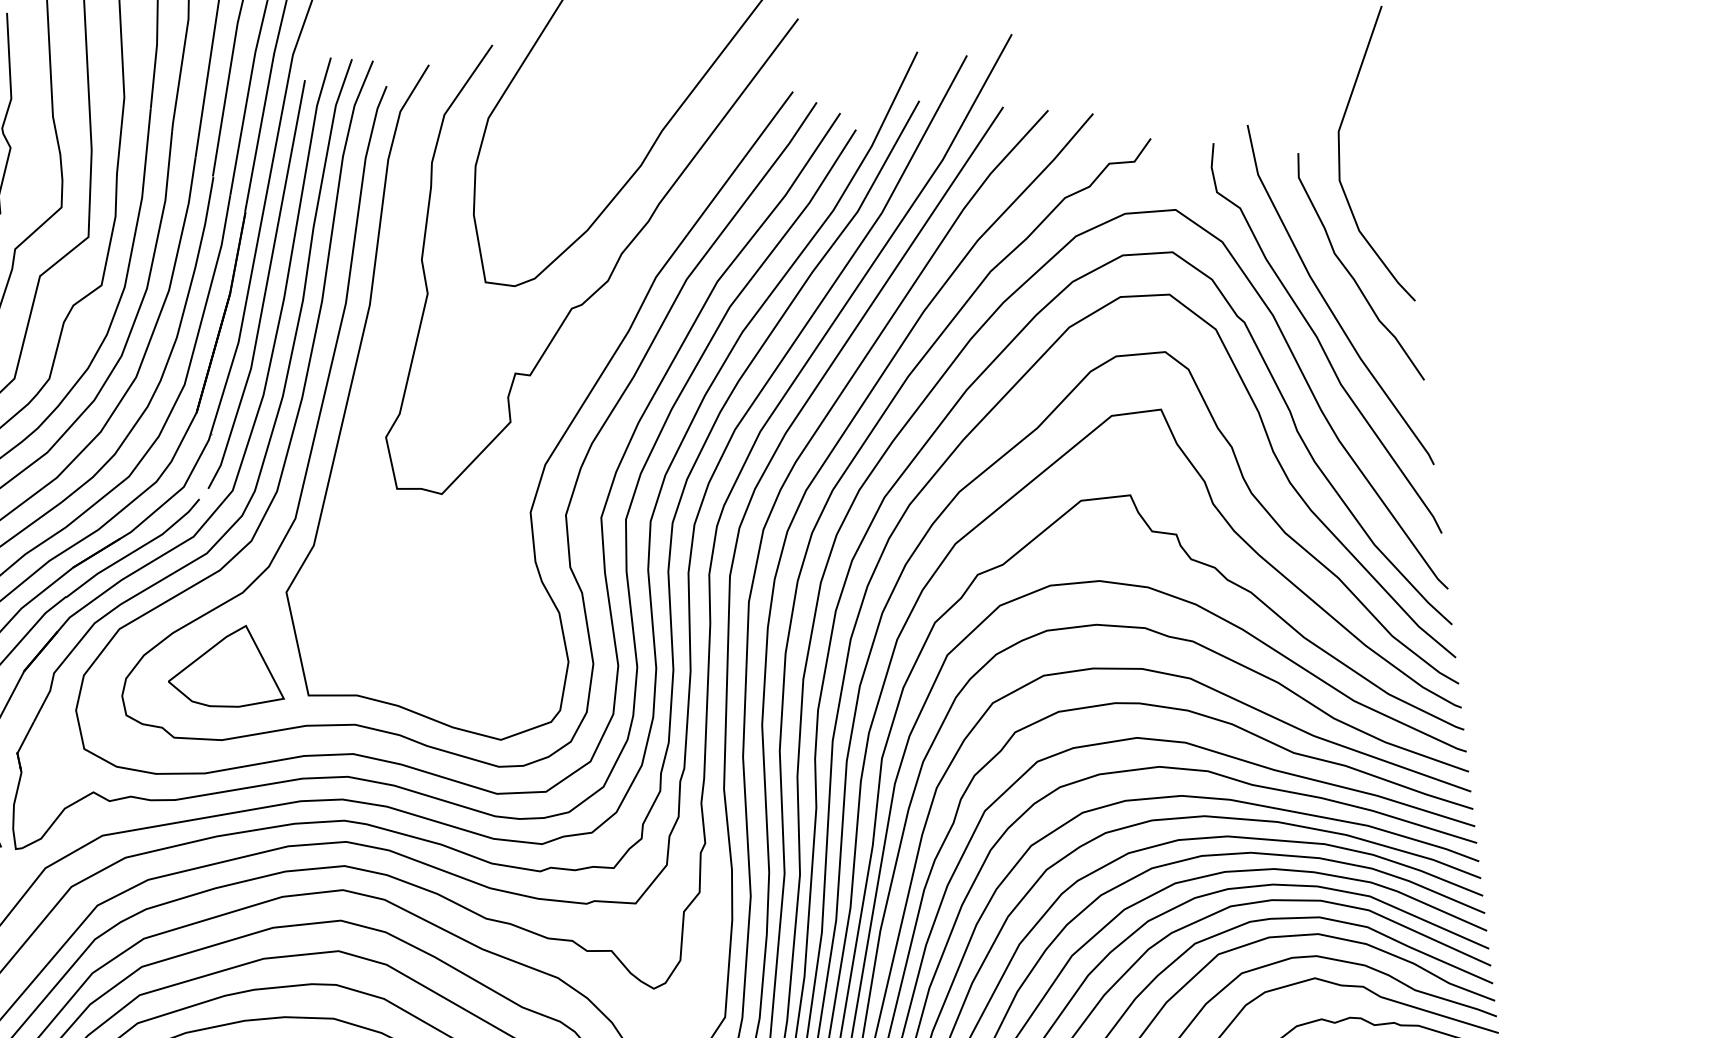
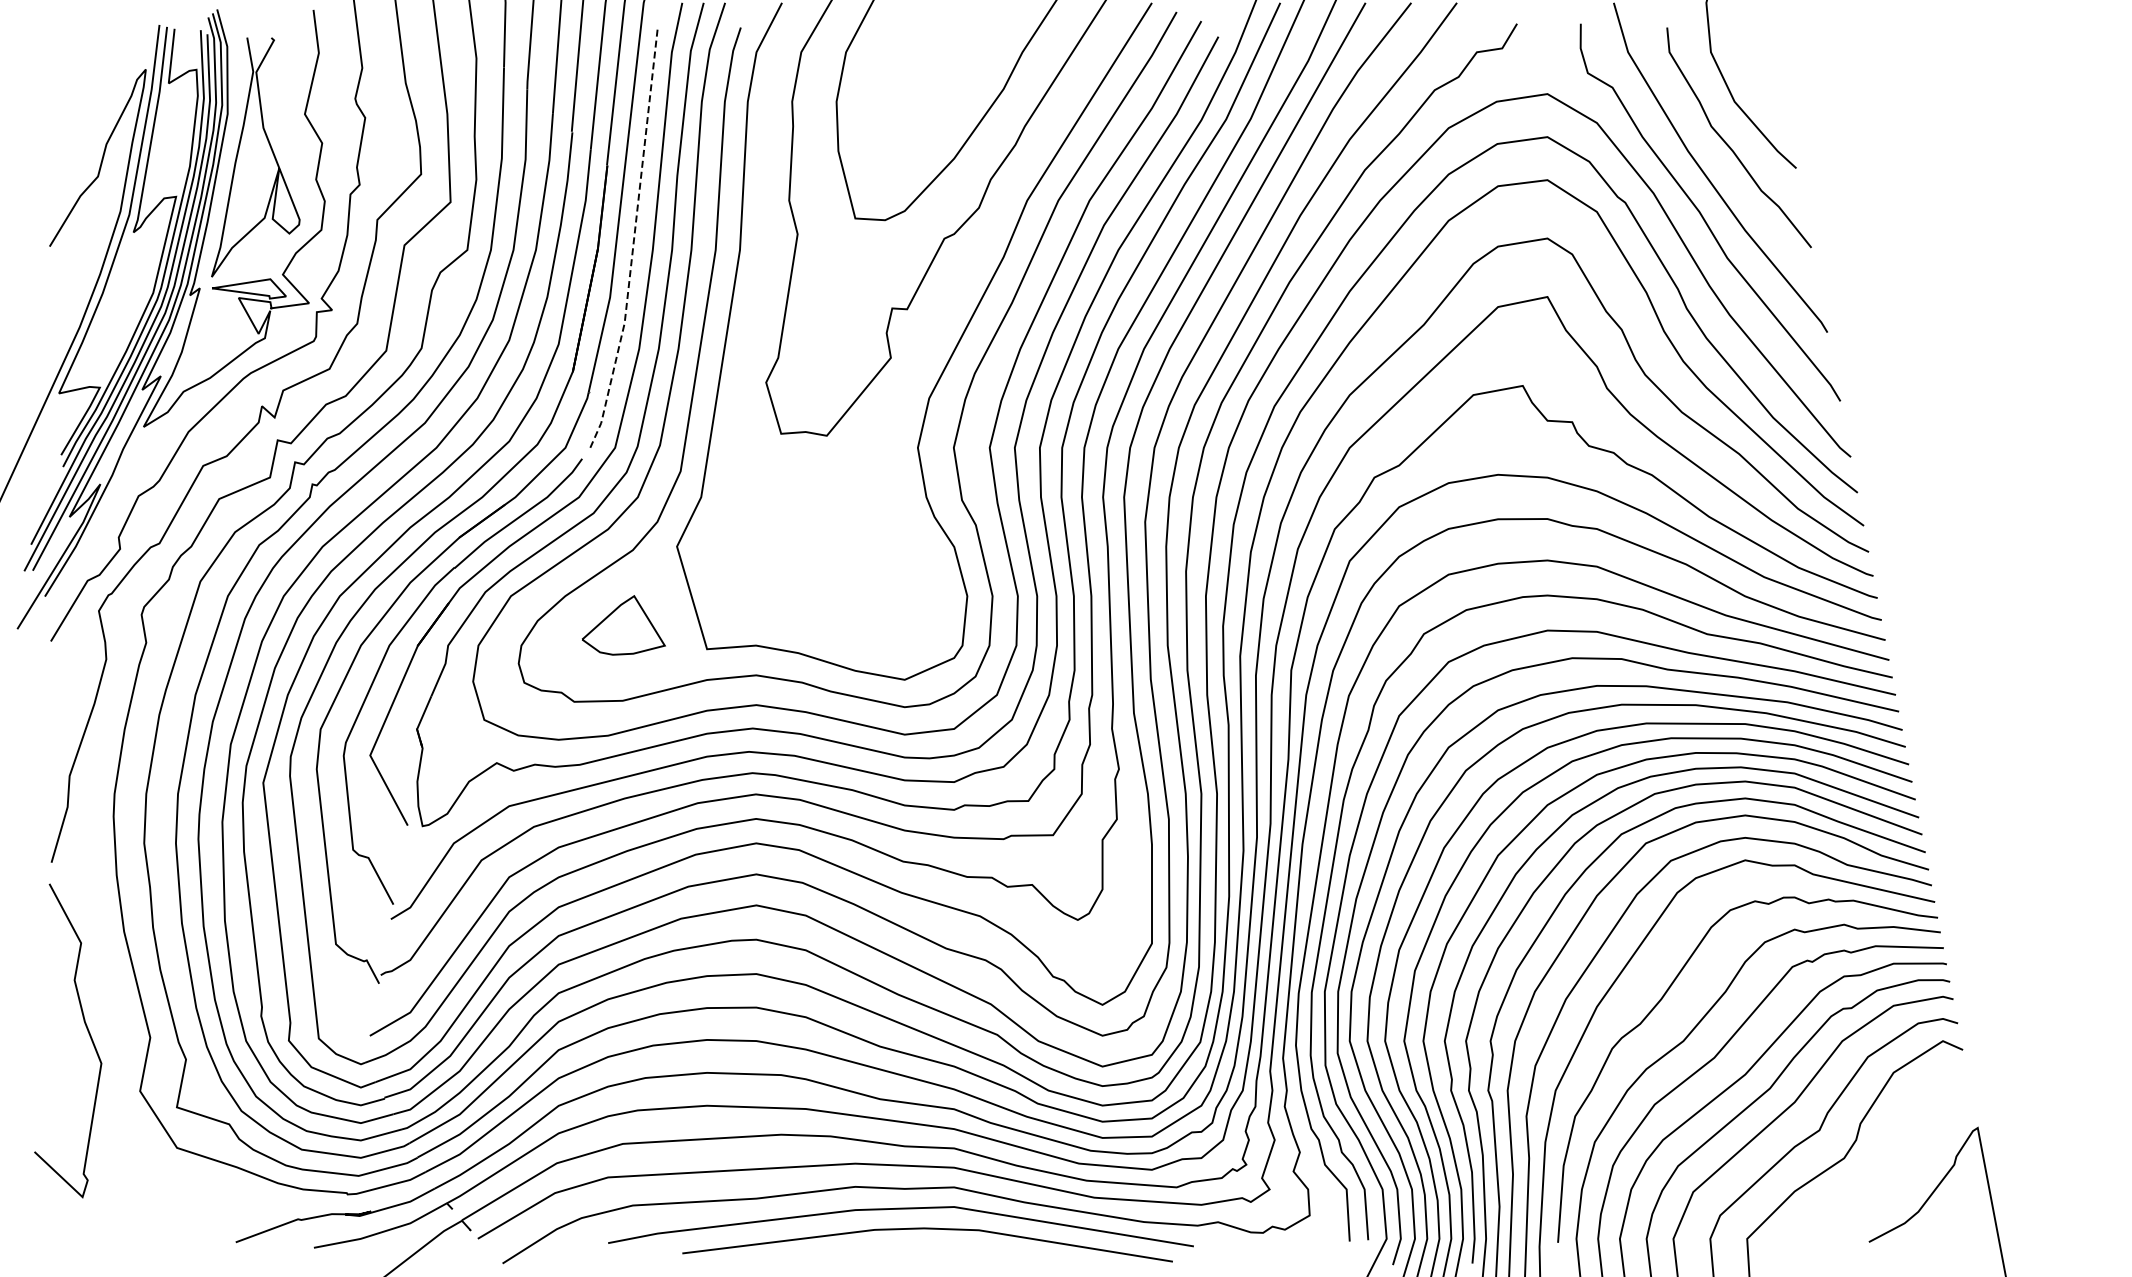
line: (265, 287) -> (633, 240), solid -> dashed
part: (228, 666) -> (623, 625), size x0.7

